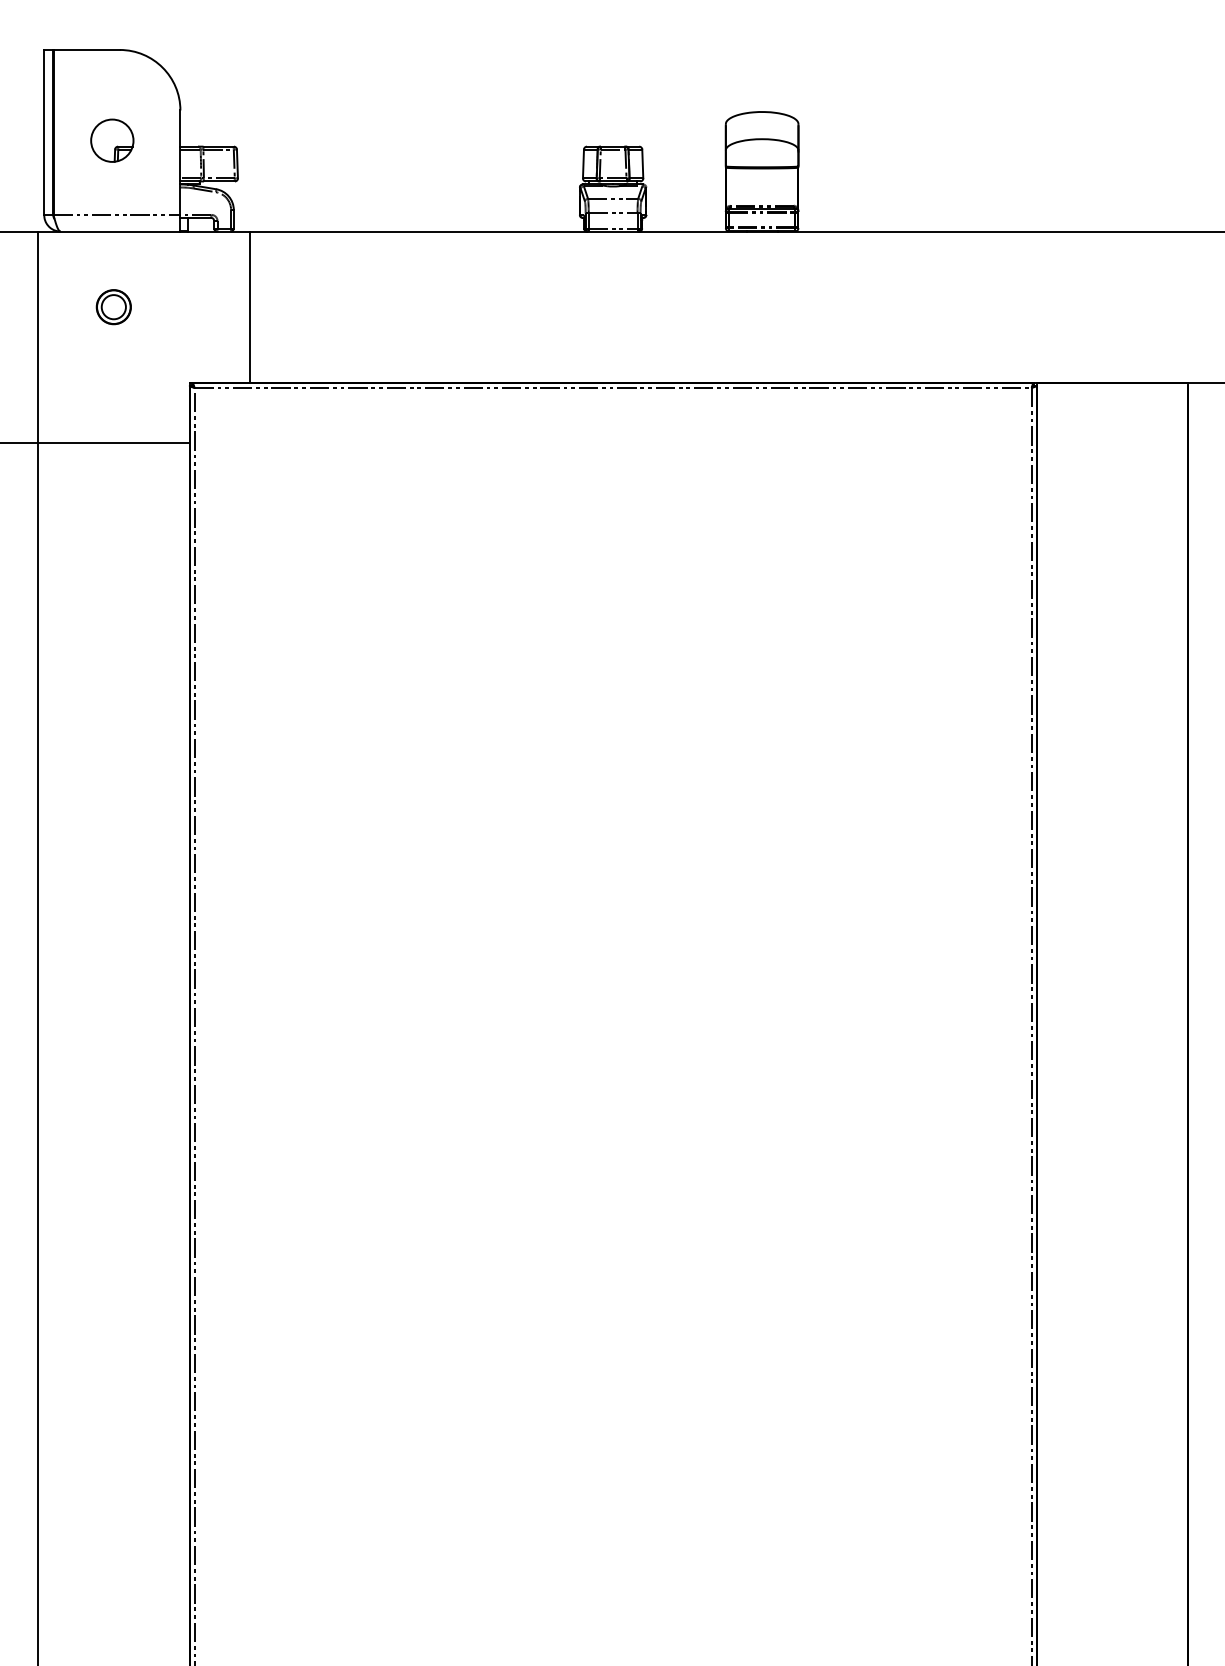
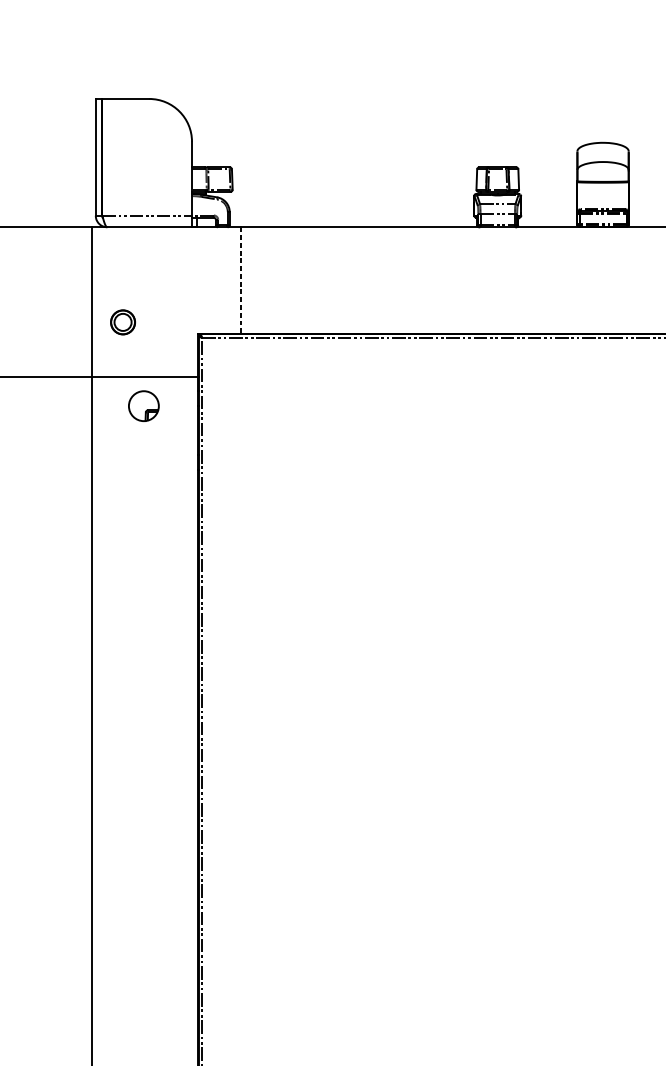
part: (112, 140) -> (144, 406), moved
part: (113, 307) -> (122, 322), moved
line: (250, 307) -> (241, 280), solid -> dashed

